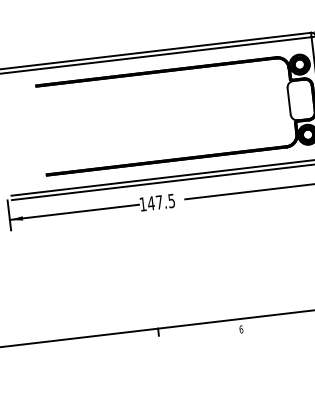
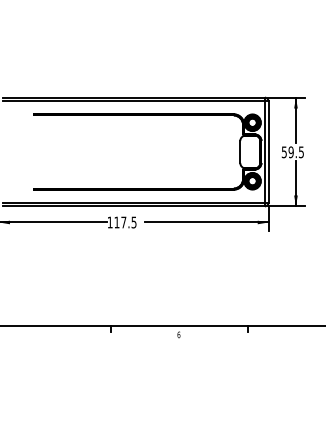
text: (150, 203) -> (116, 222), 147.5 -> 117.5

